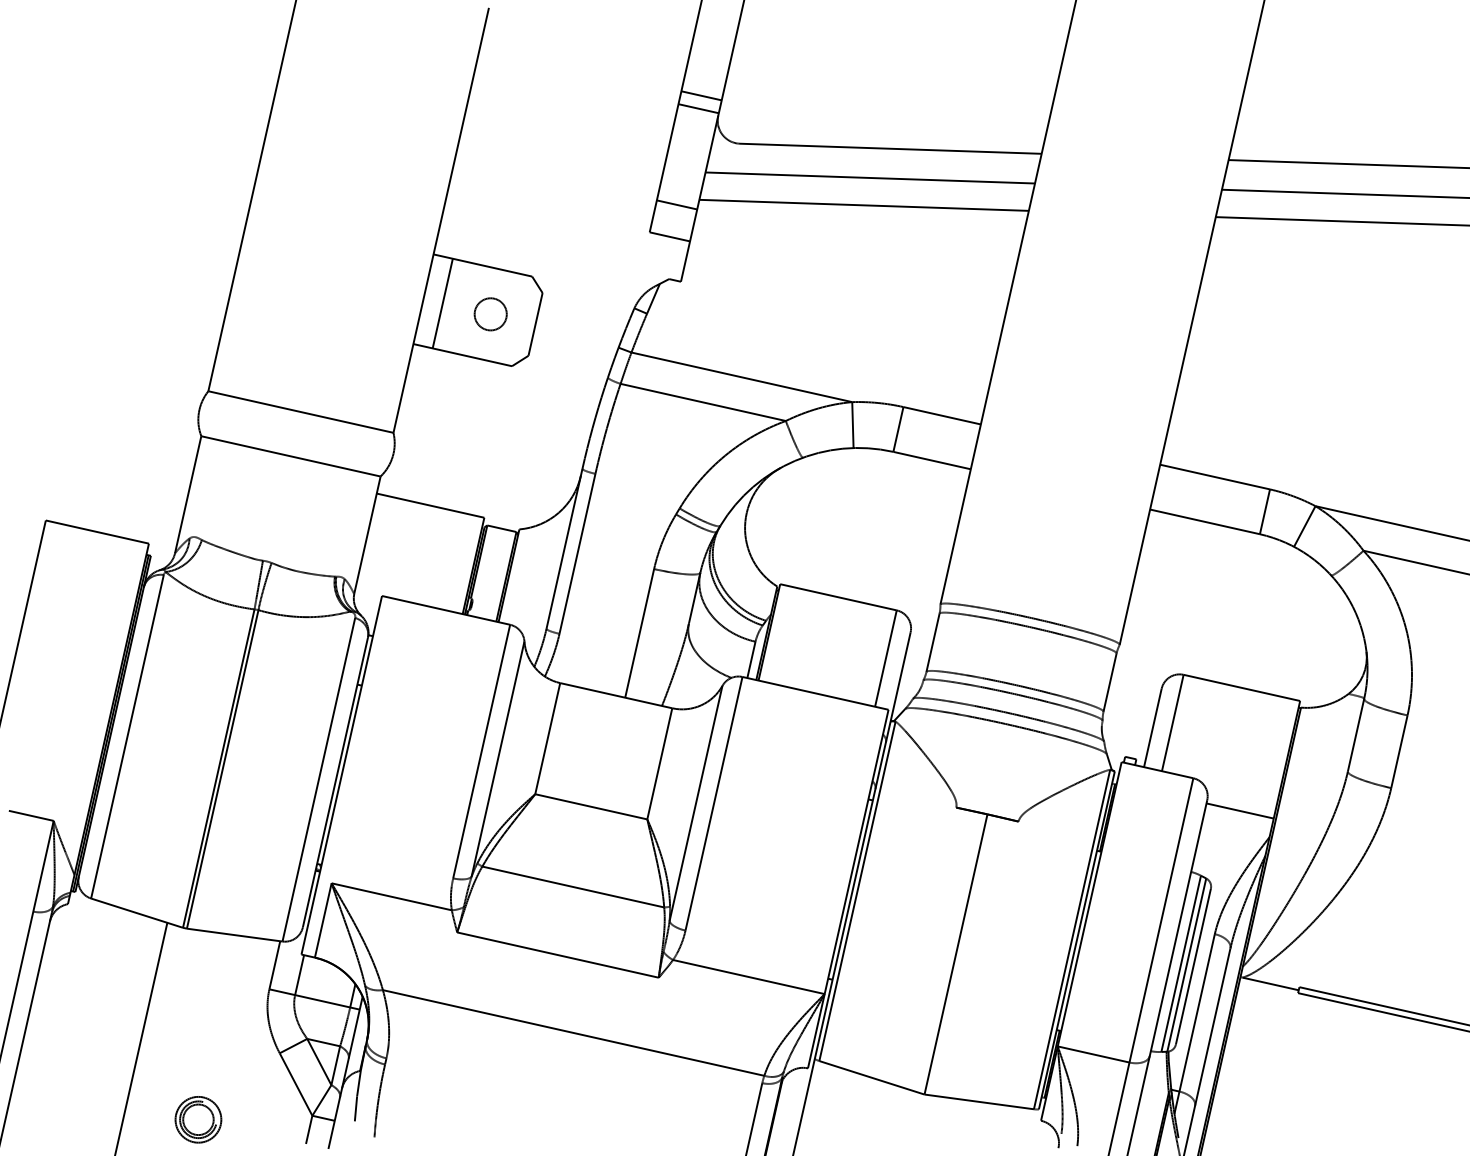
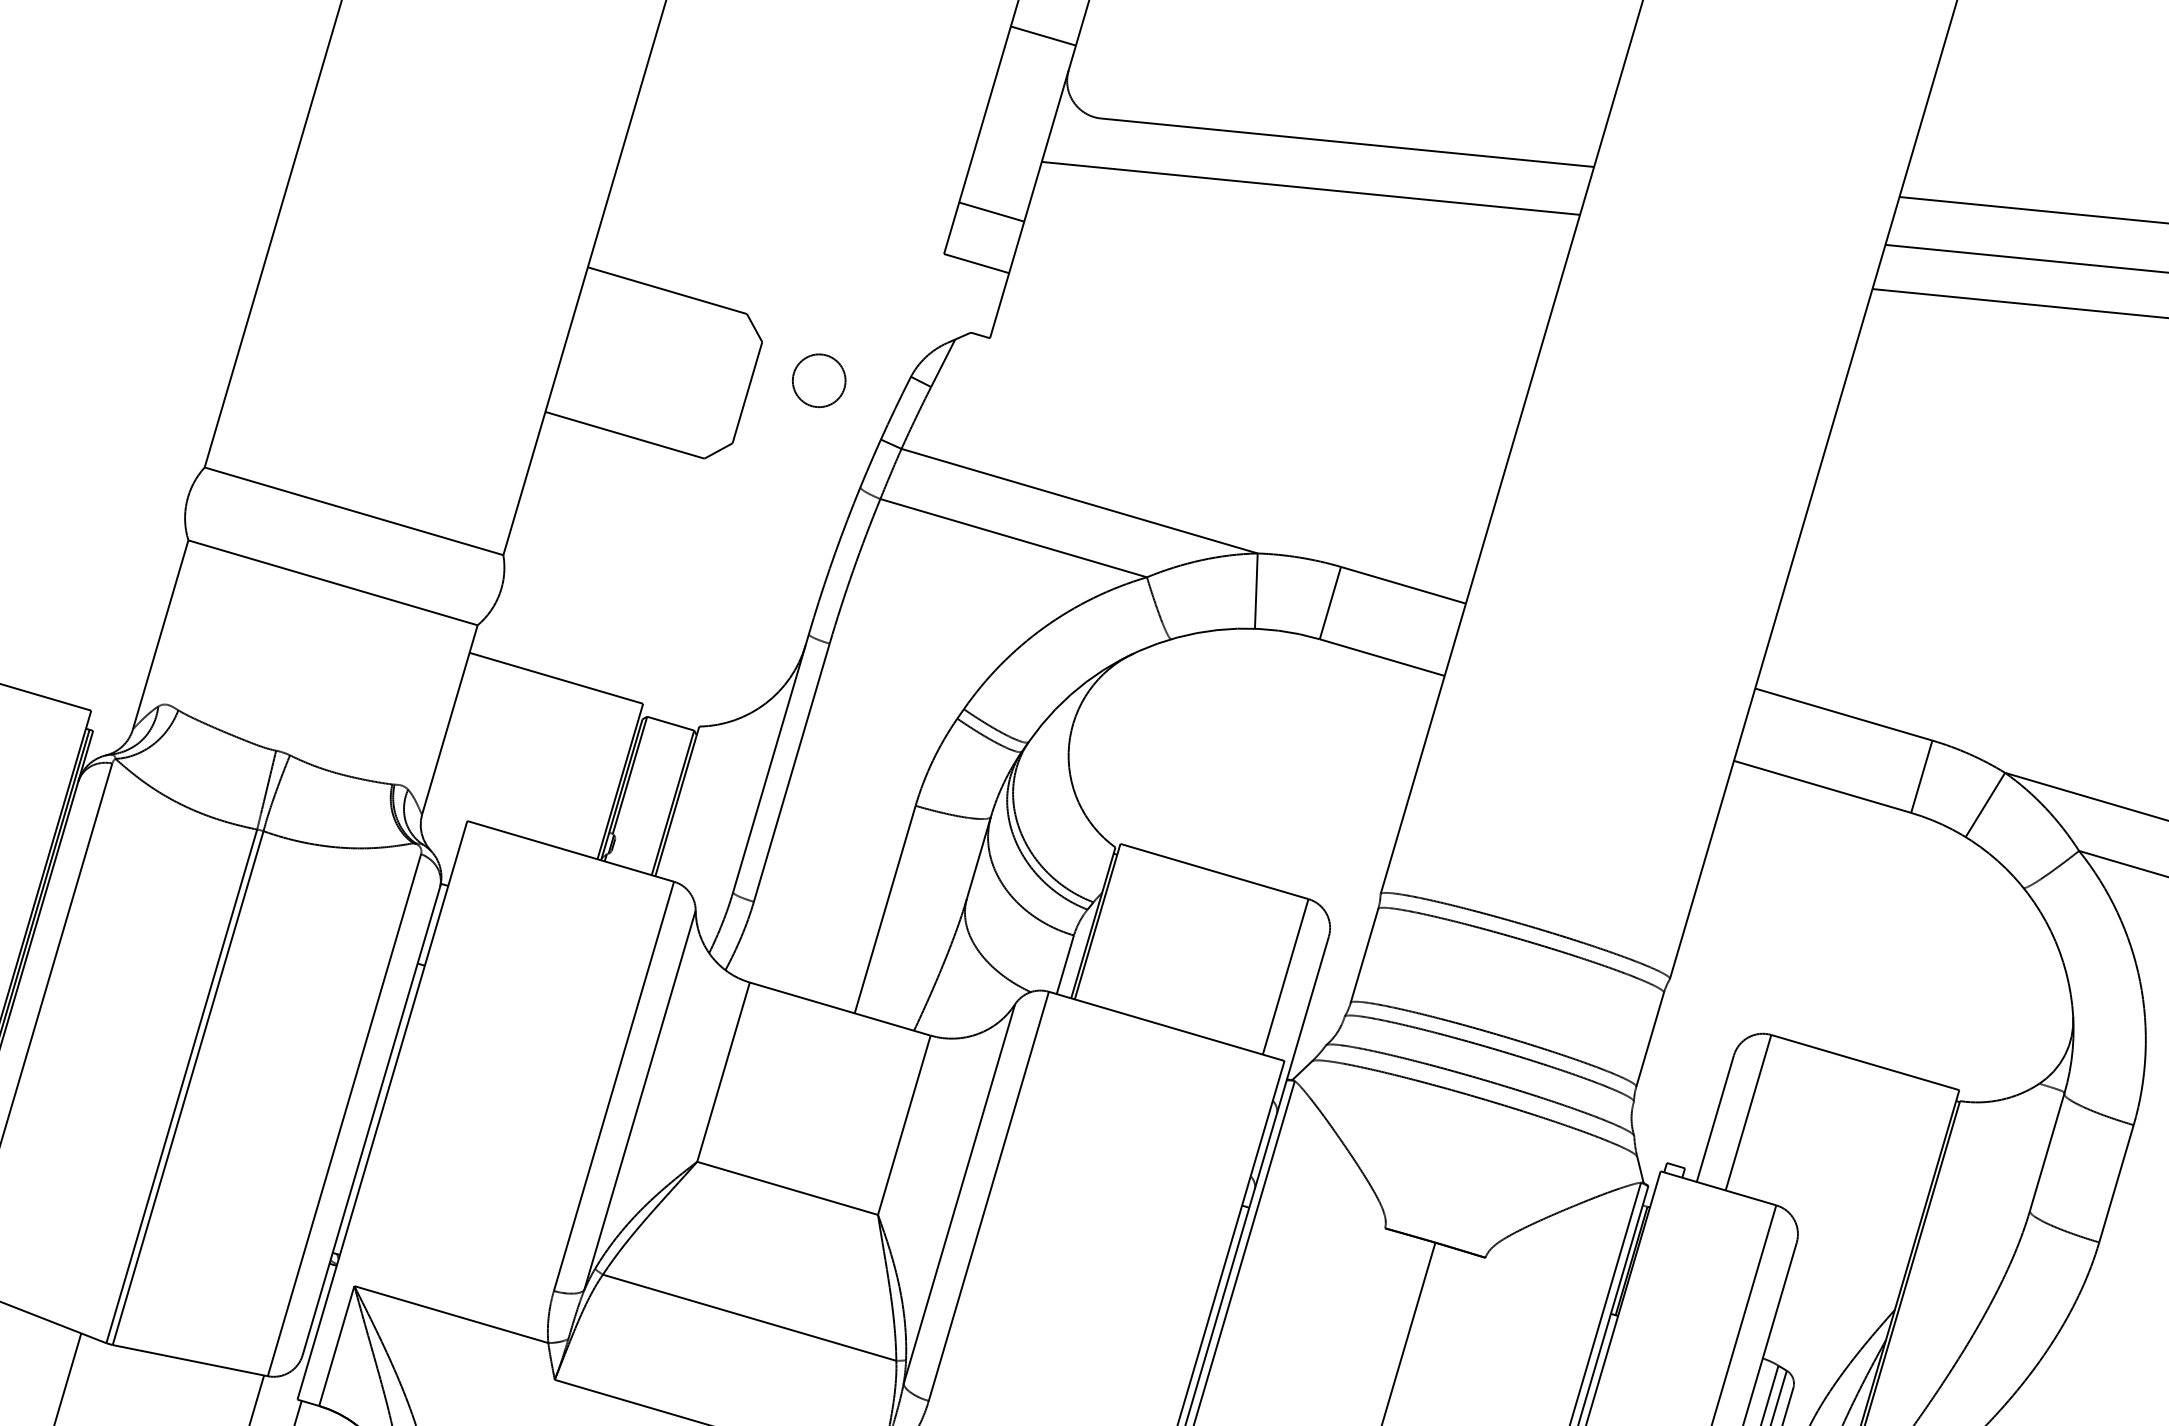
line: (698, 108) -> (1037, 56), removed
line: (863, 204) -> (1297, 231), removed
line: (442, 303) -> (597, 348), removed
circle: (490, 314) -> (818, 381), moved
line: (1239, 810) -> (1848, 1263), removed

